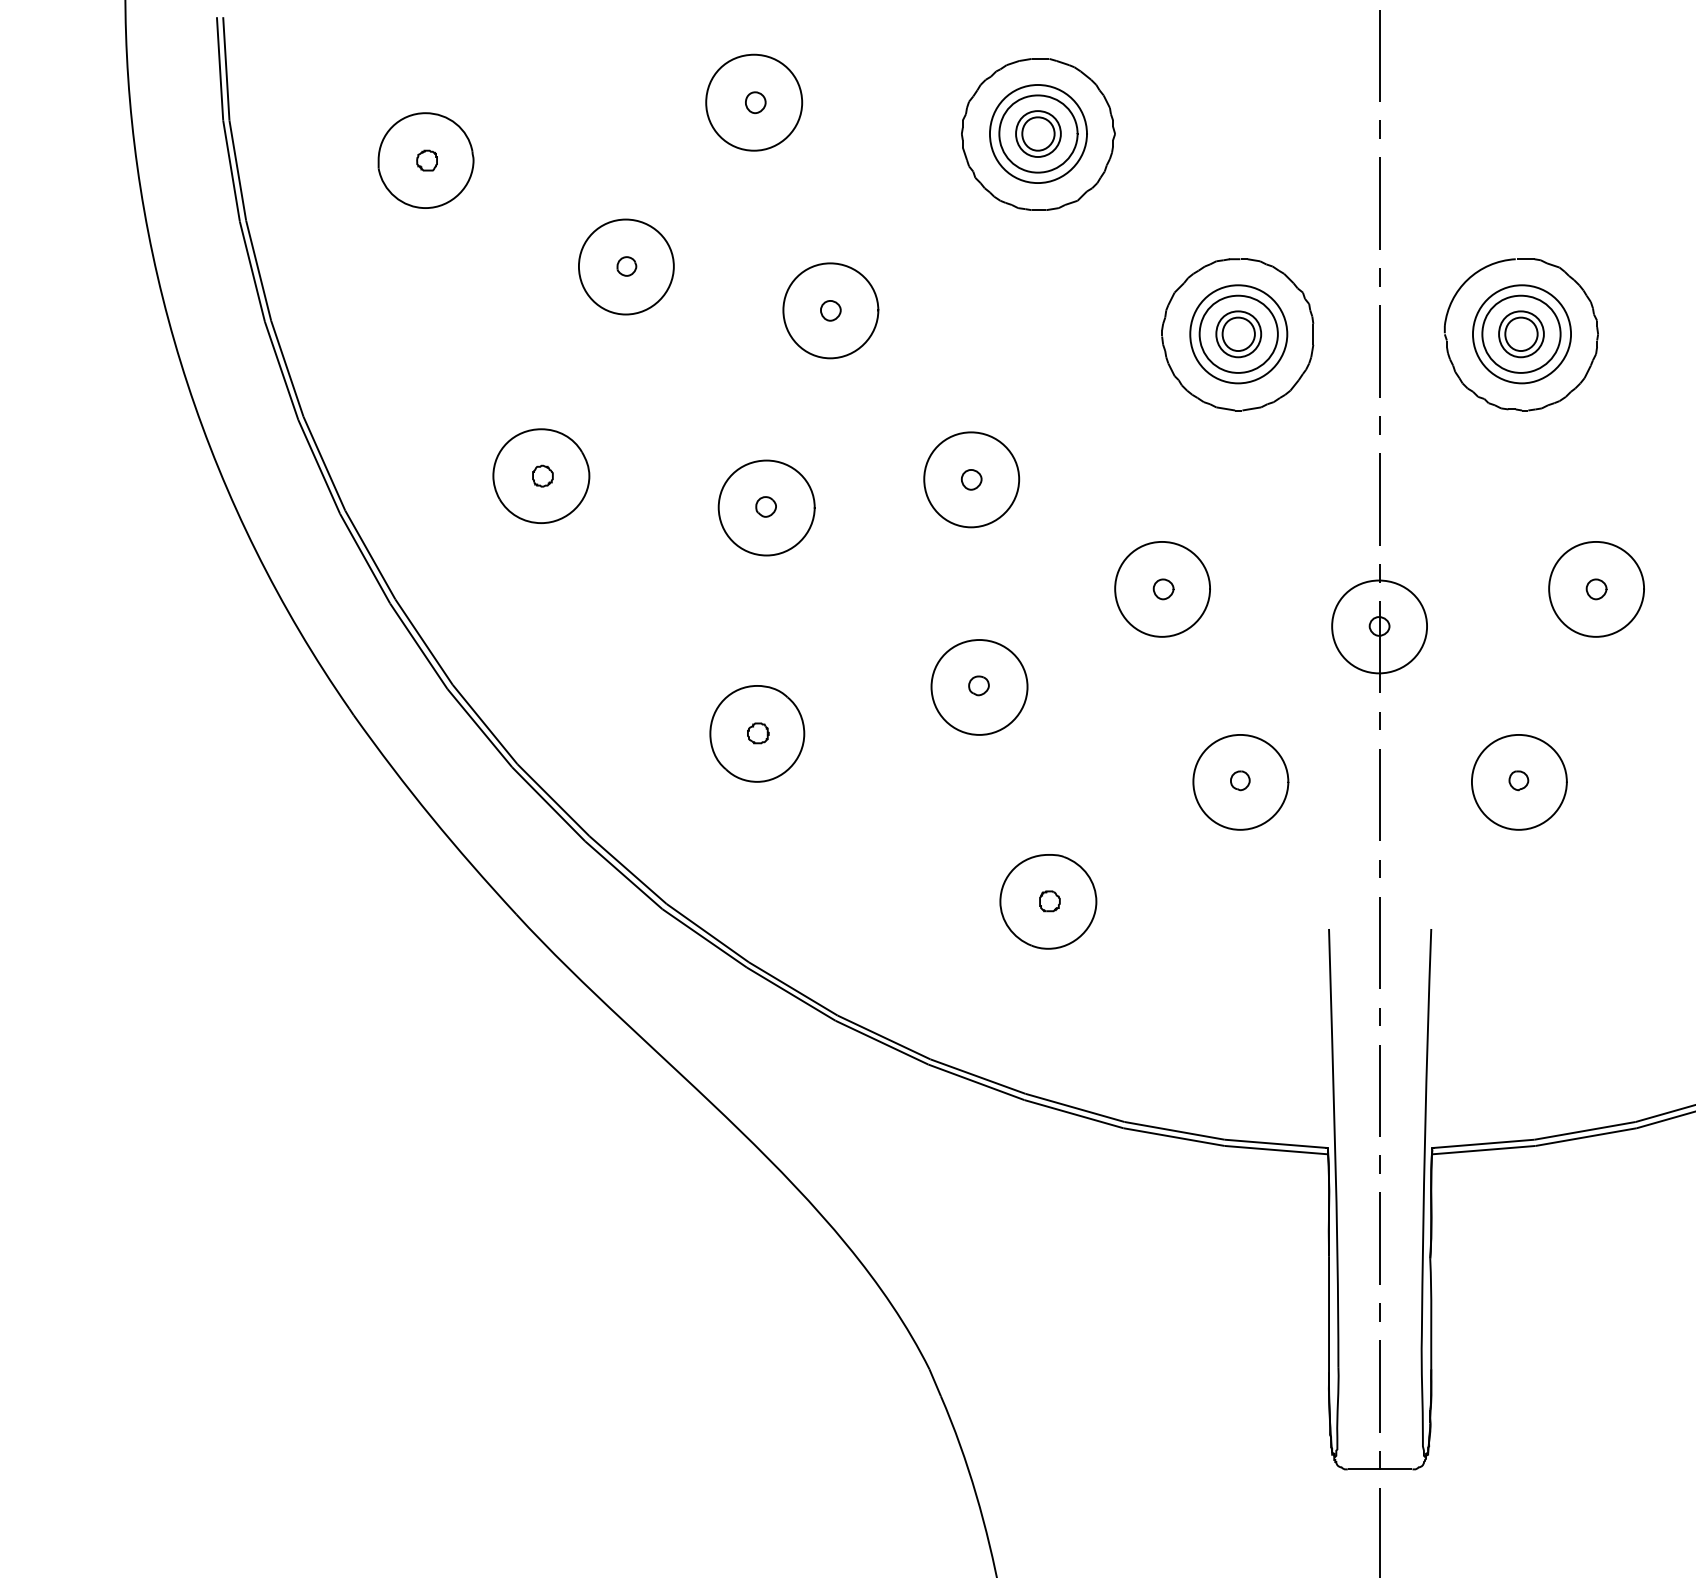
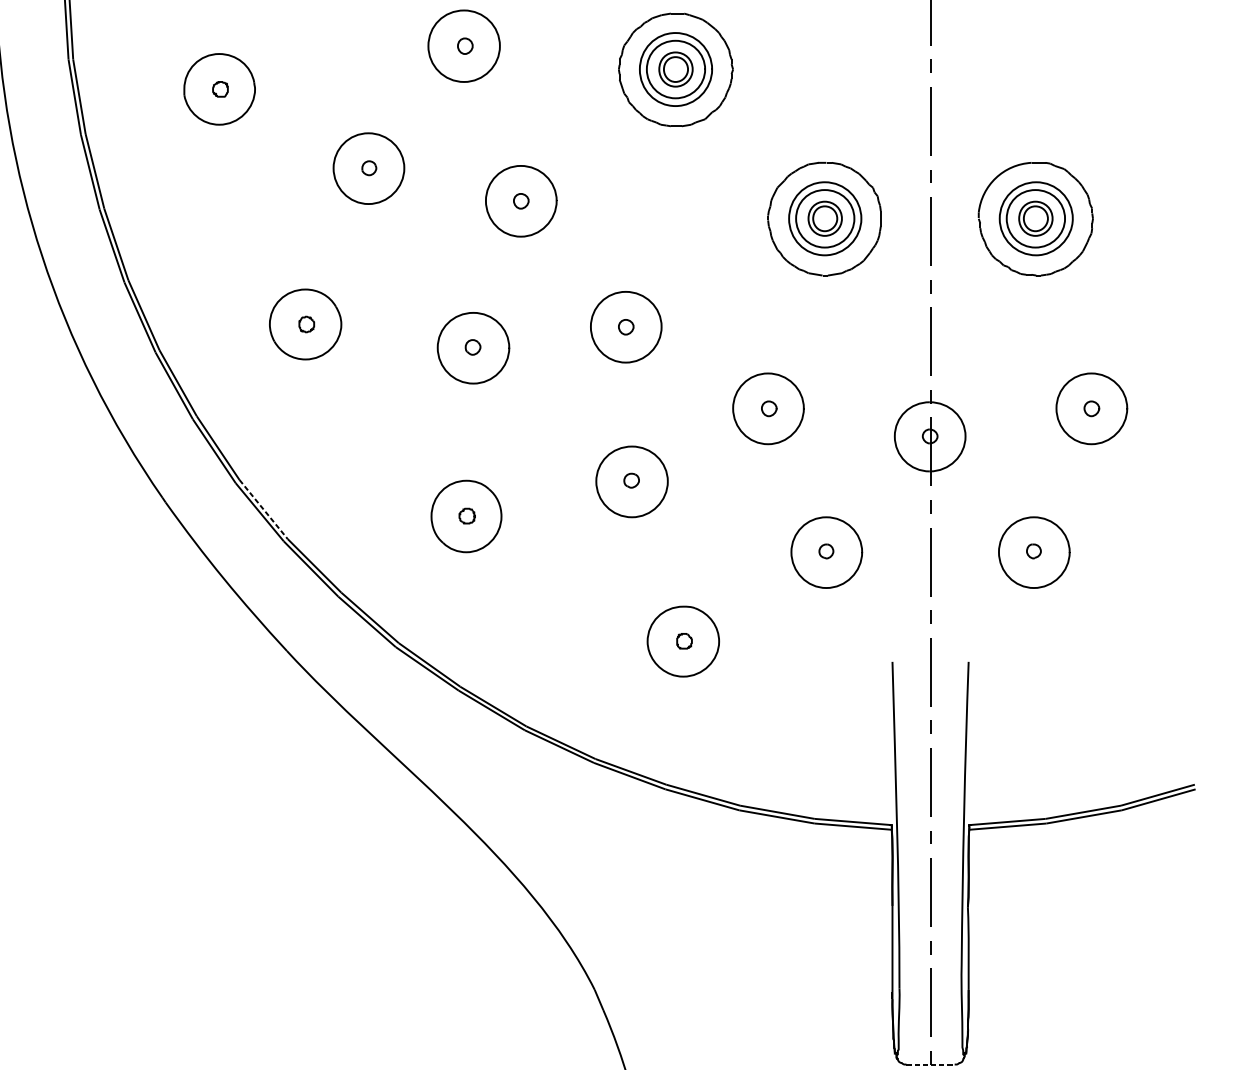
line: (485, 724) -> (263, 509), solid -> dashed
line: (1380, 1469) -> (930, 1064), solid -> dashed

